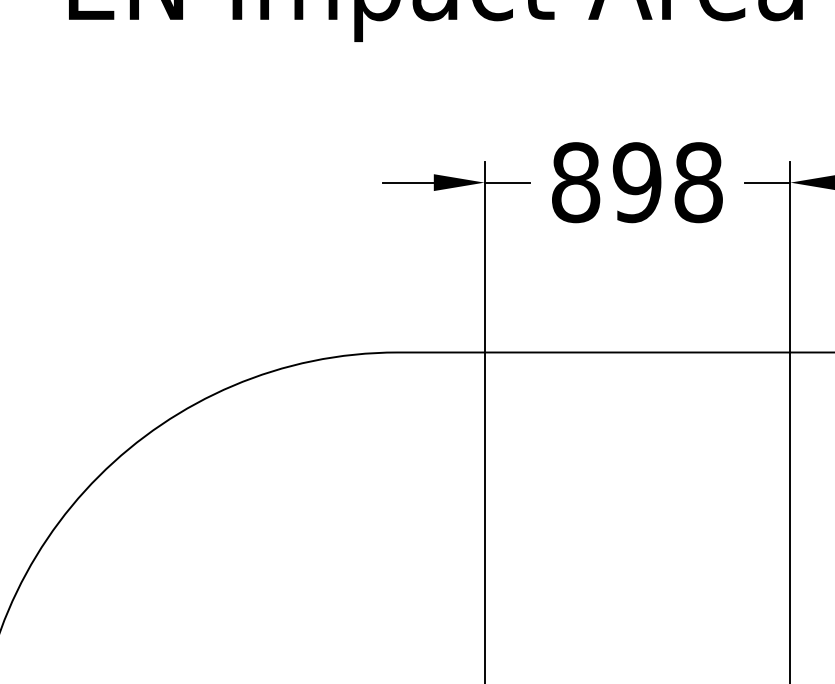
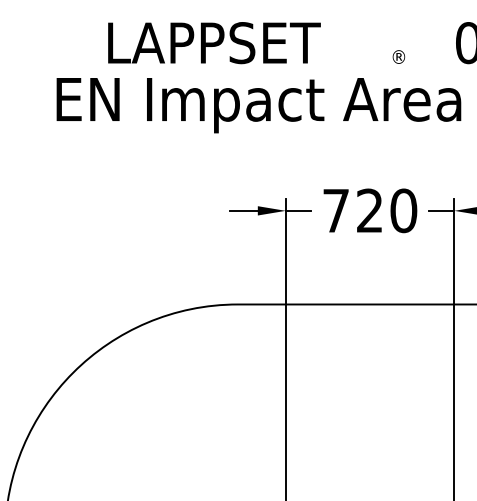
text: (638, 181) -> (370, 210), 898 -> 720

